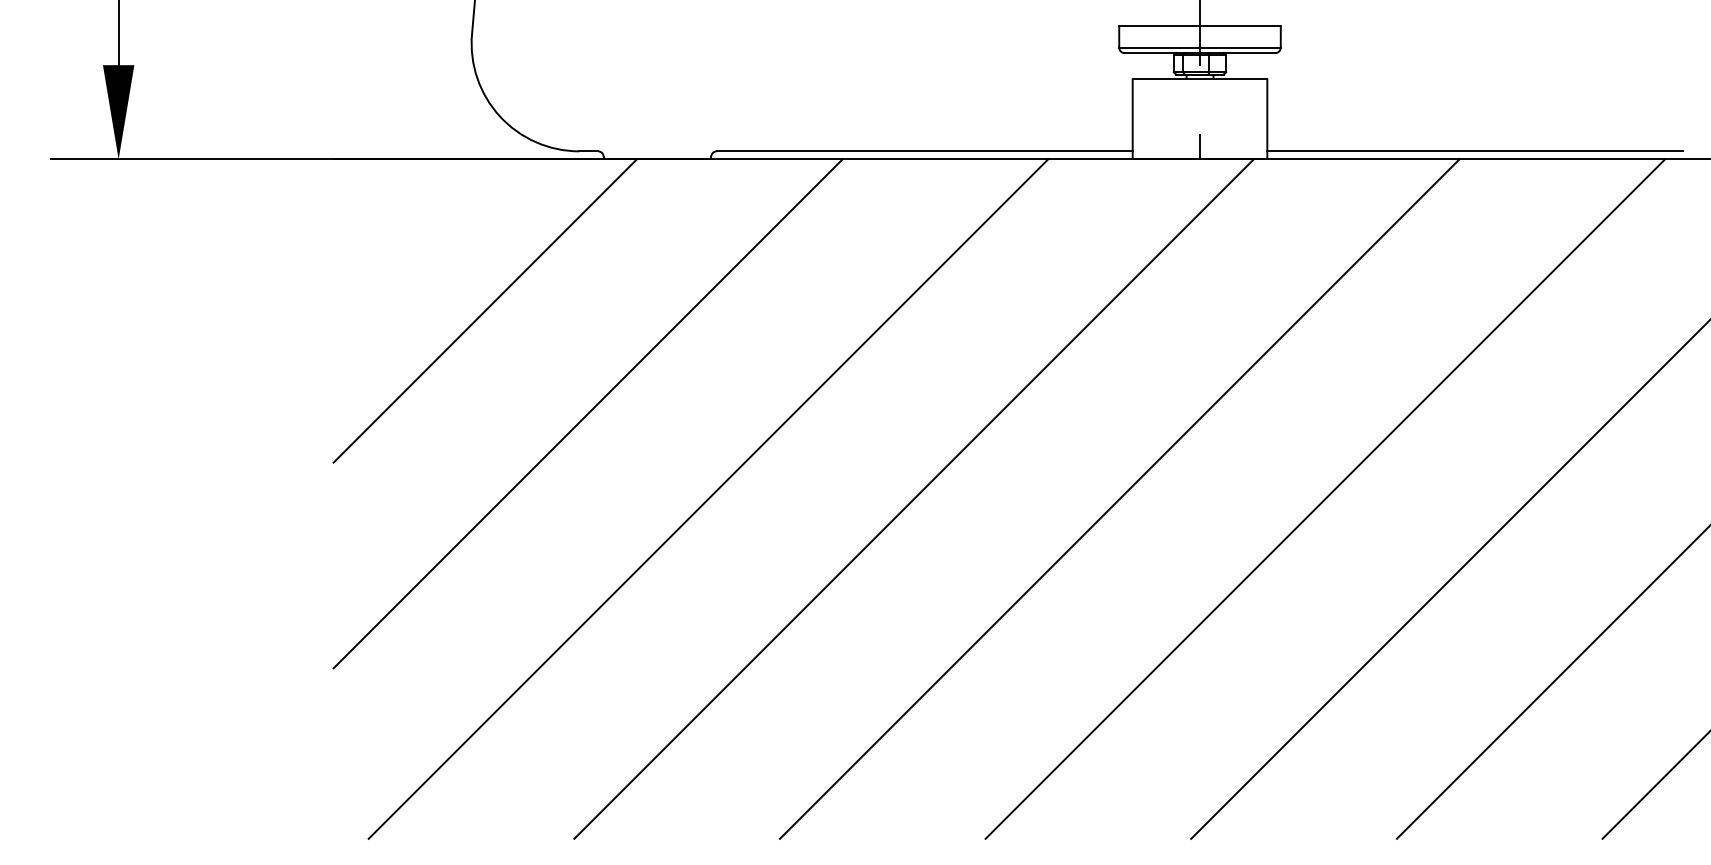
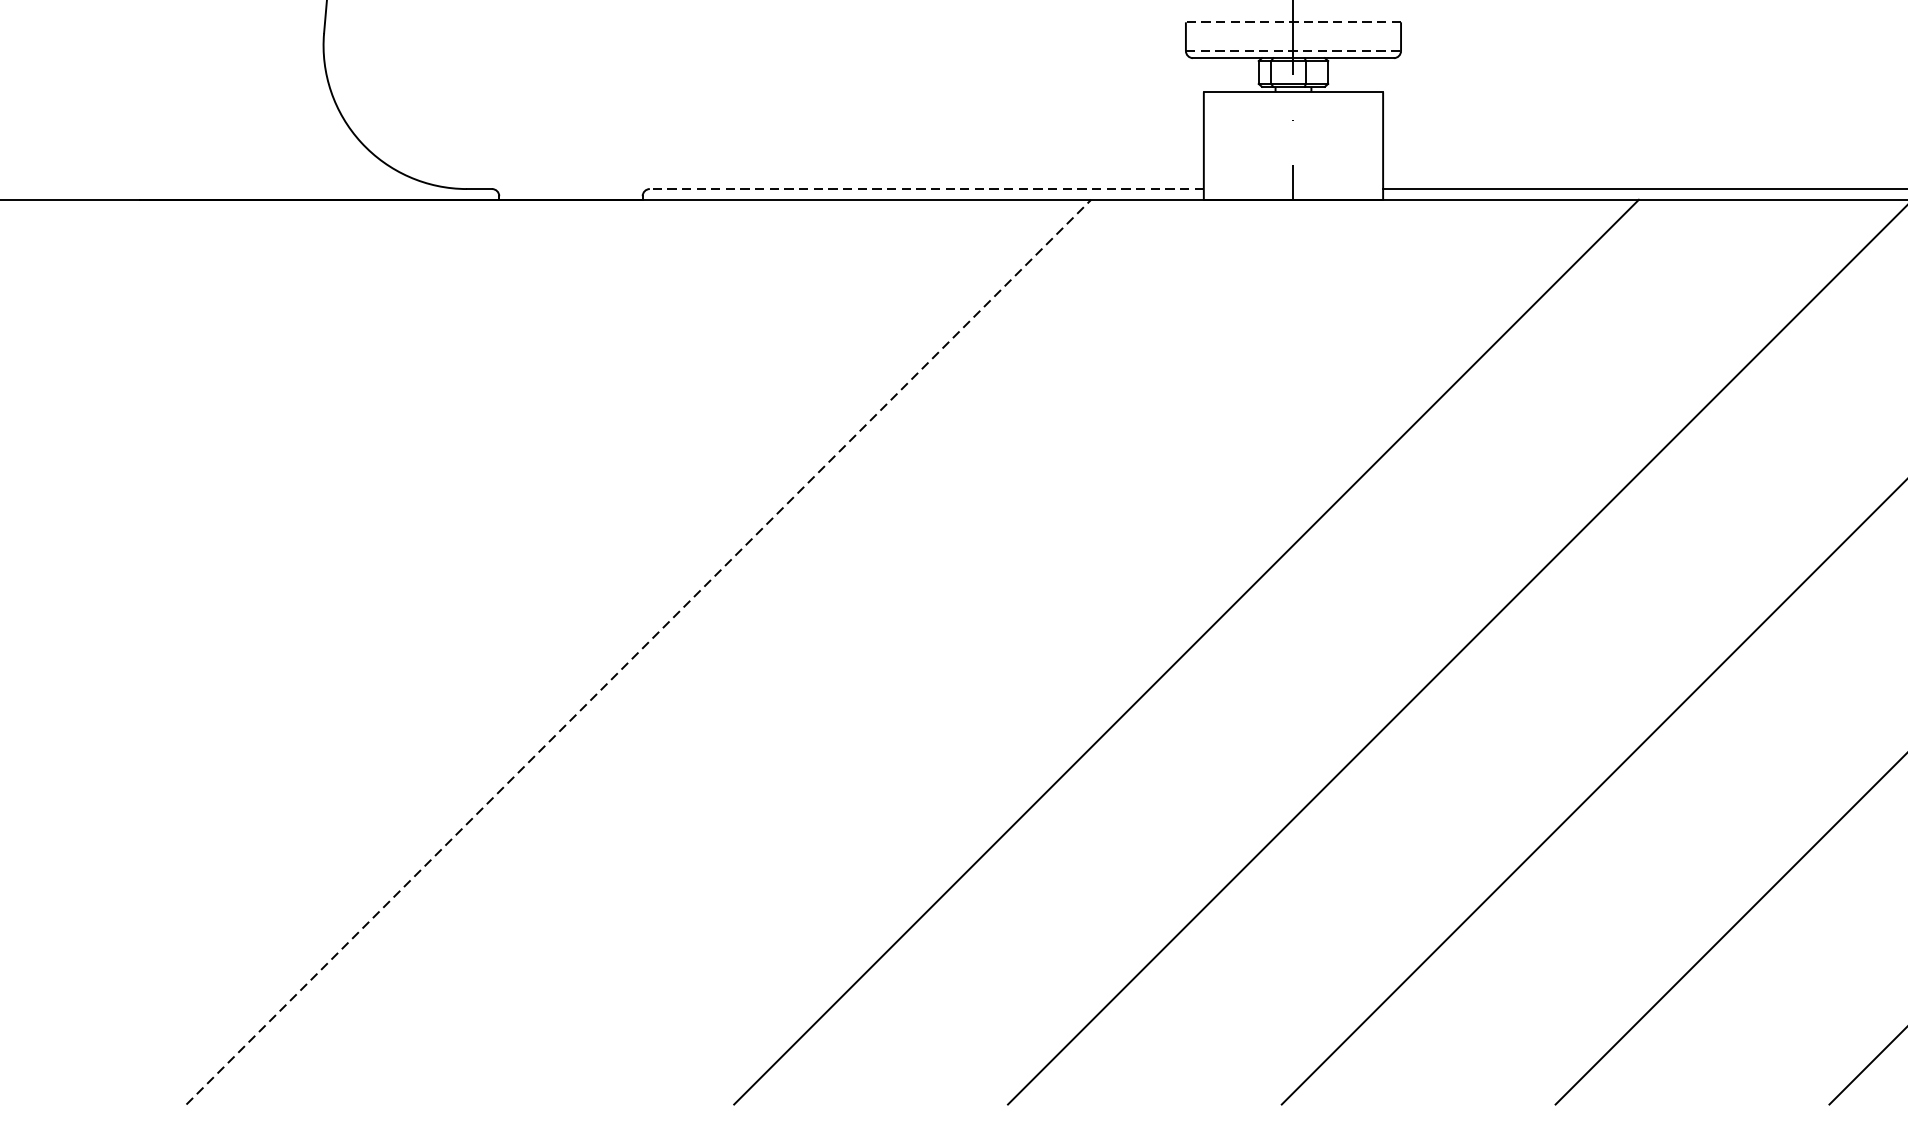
line: (1200, 26) -> (1294, 22), solid -> dashed
line: (1200, 47) -> (1294, 50), solid -> dashed
line: (924, 151) -> (926, 189), solid -> dashed
line: (484, 310) -> (340, 400), removed
line: (587, 413) -> (477, 538), removed
line: (708, 498) -> (638, 651), solid -> dashed
line: (913, 498) -> (911, 651), removed

